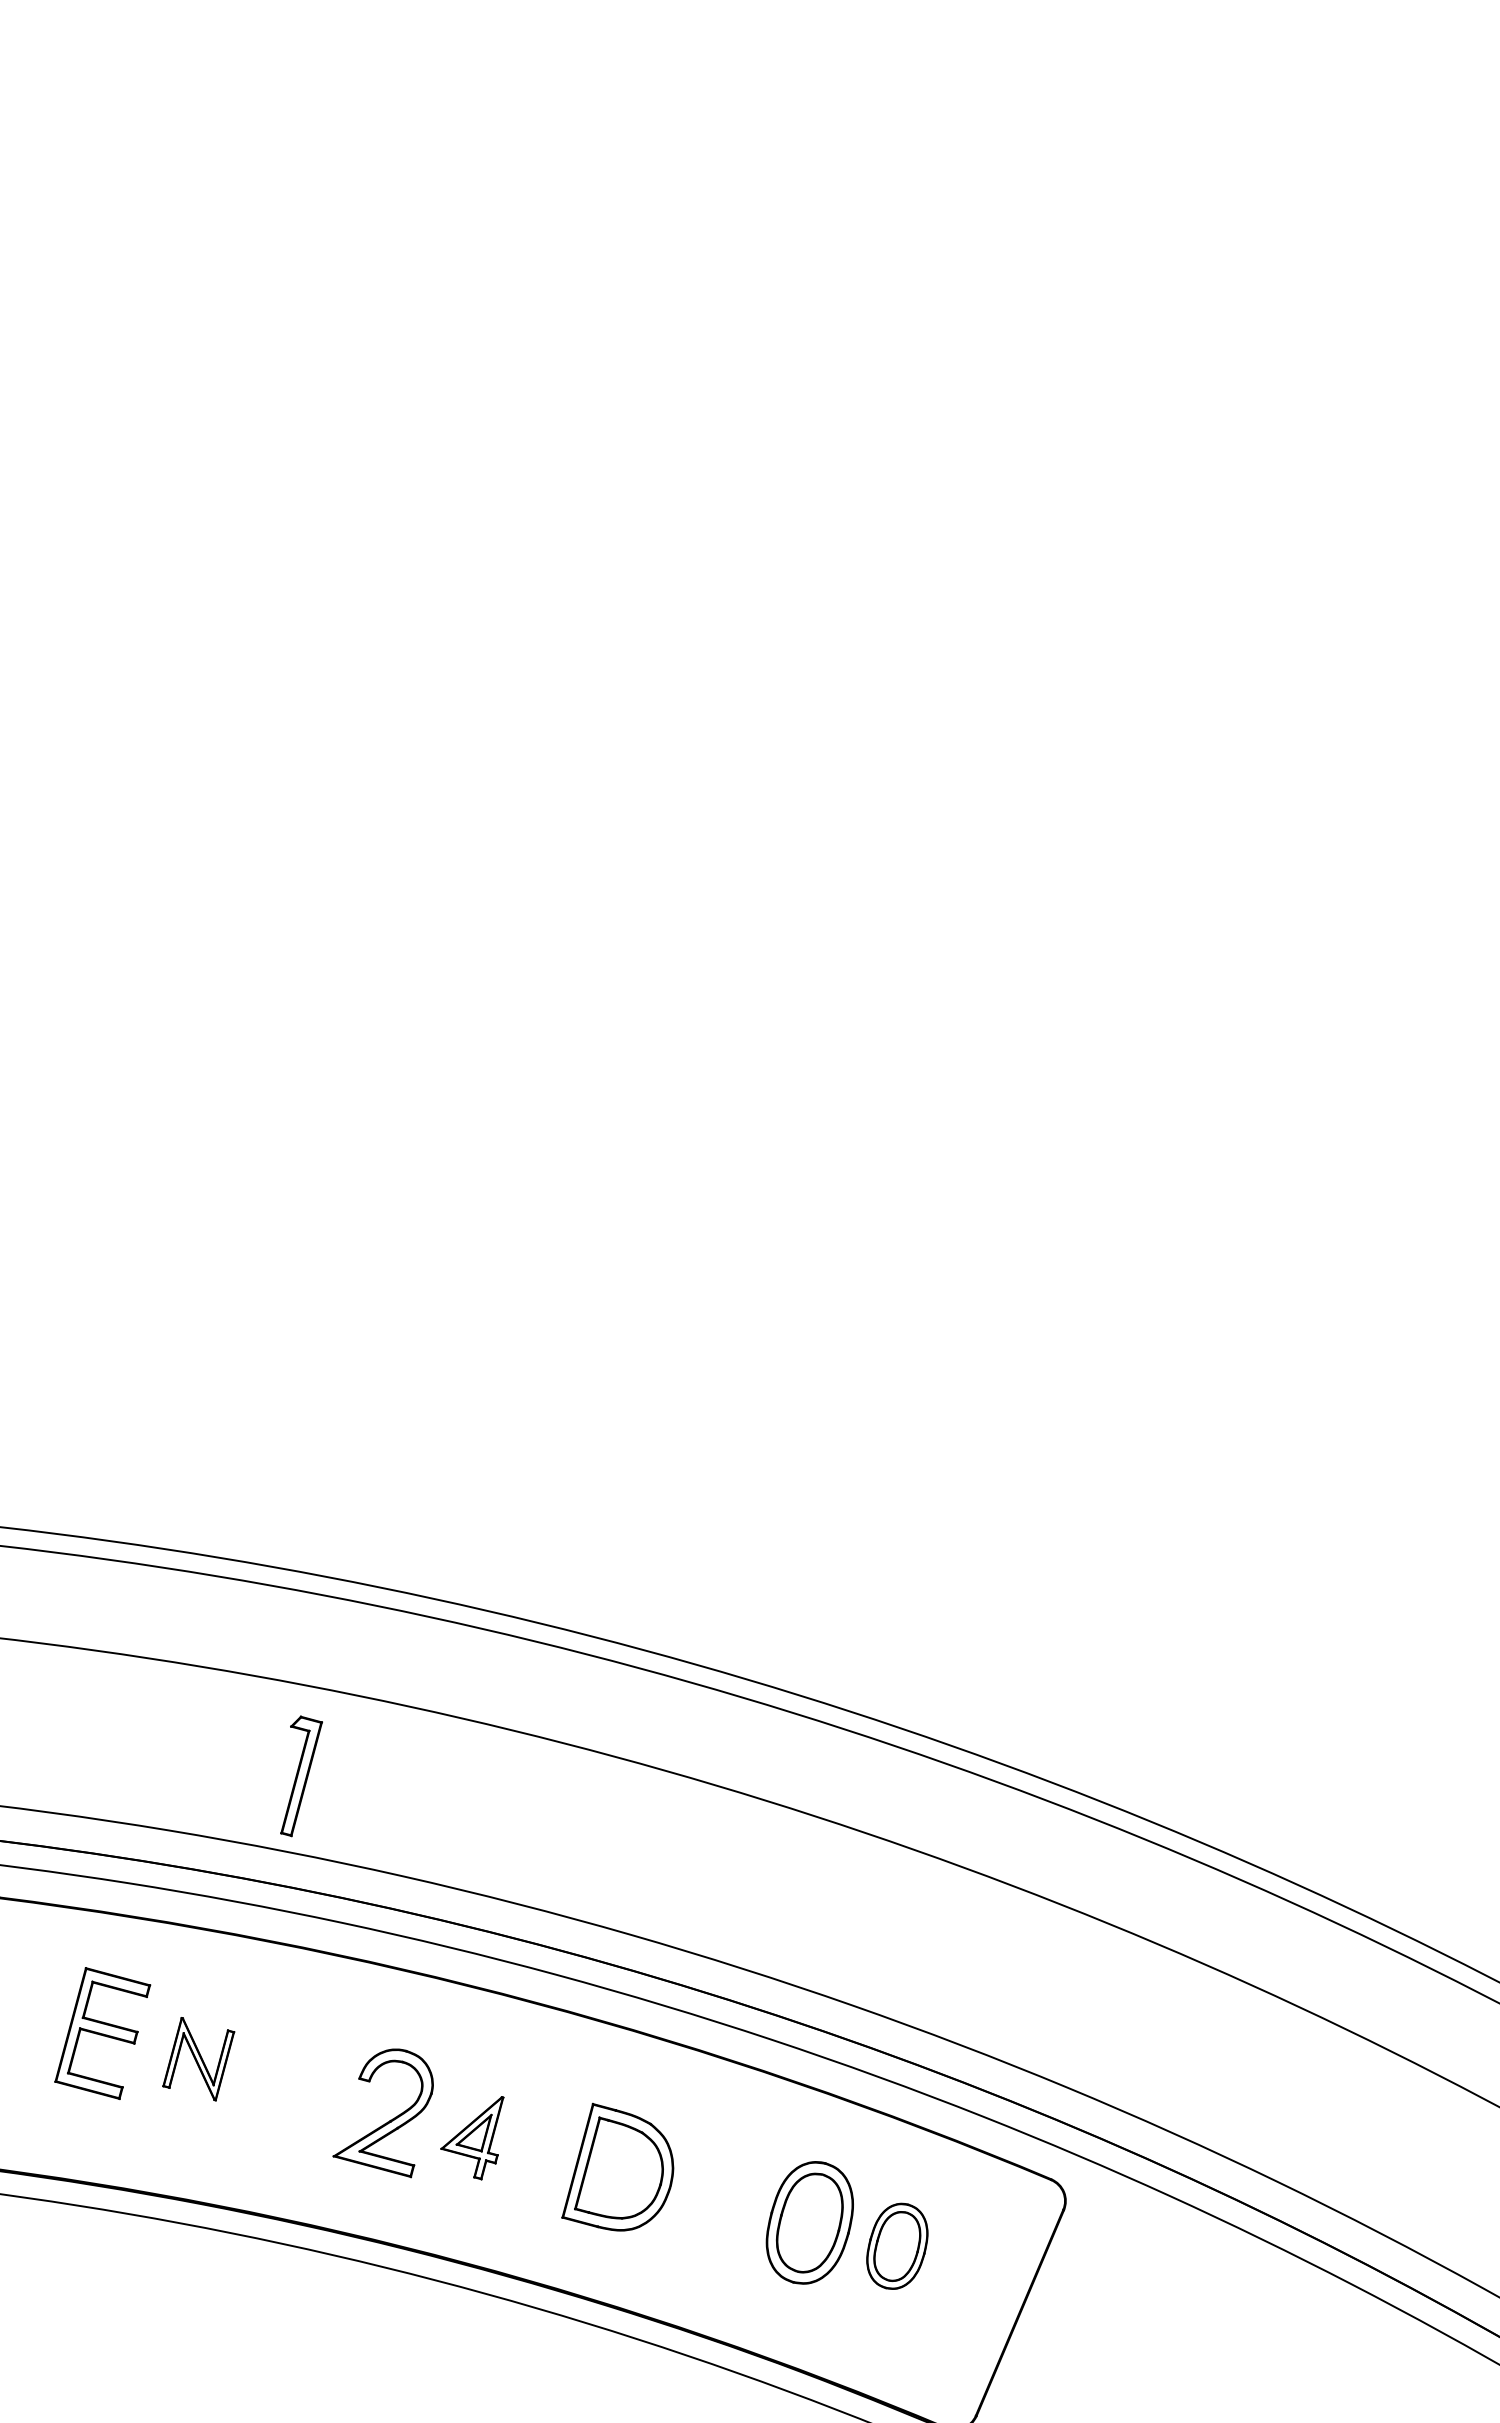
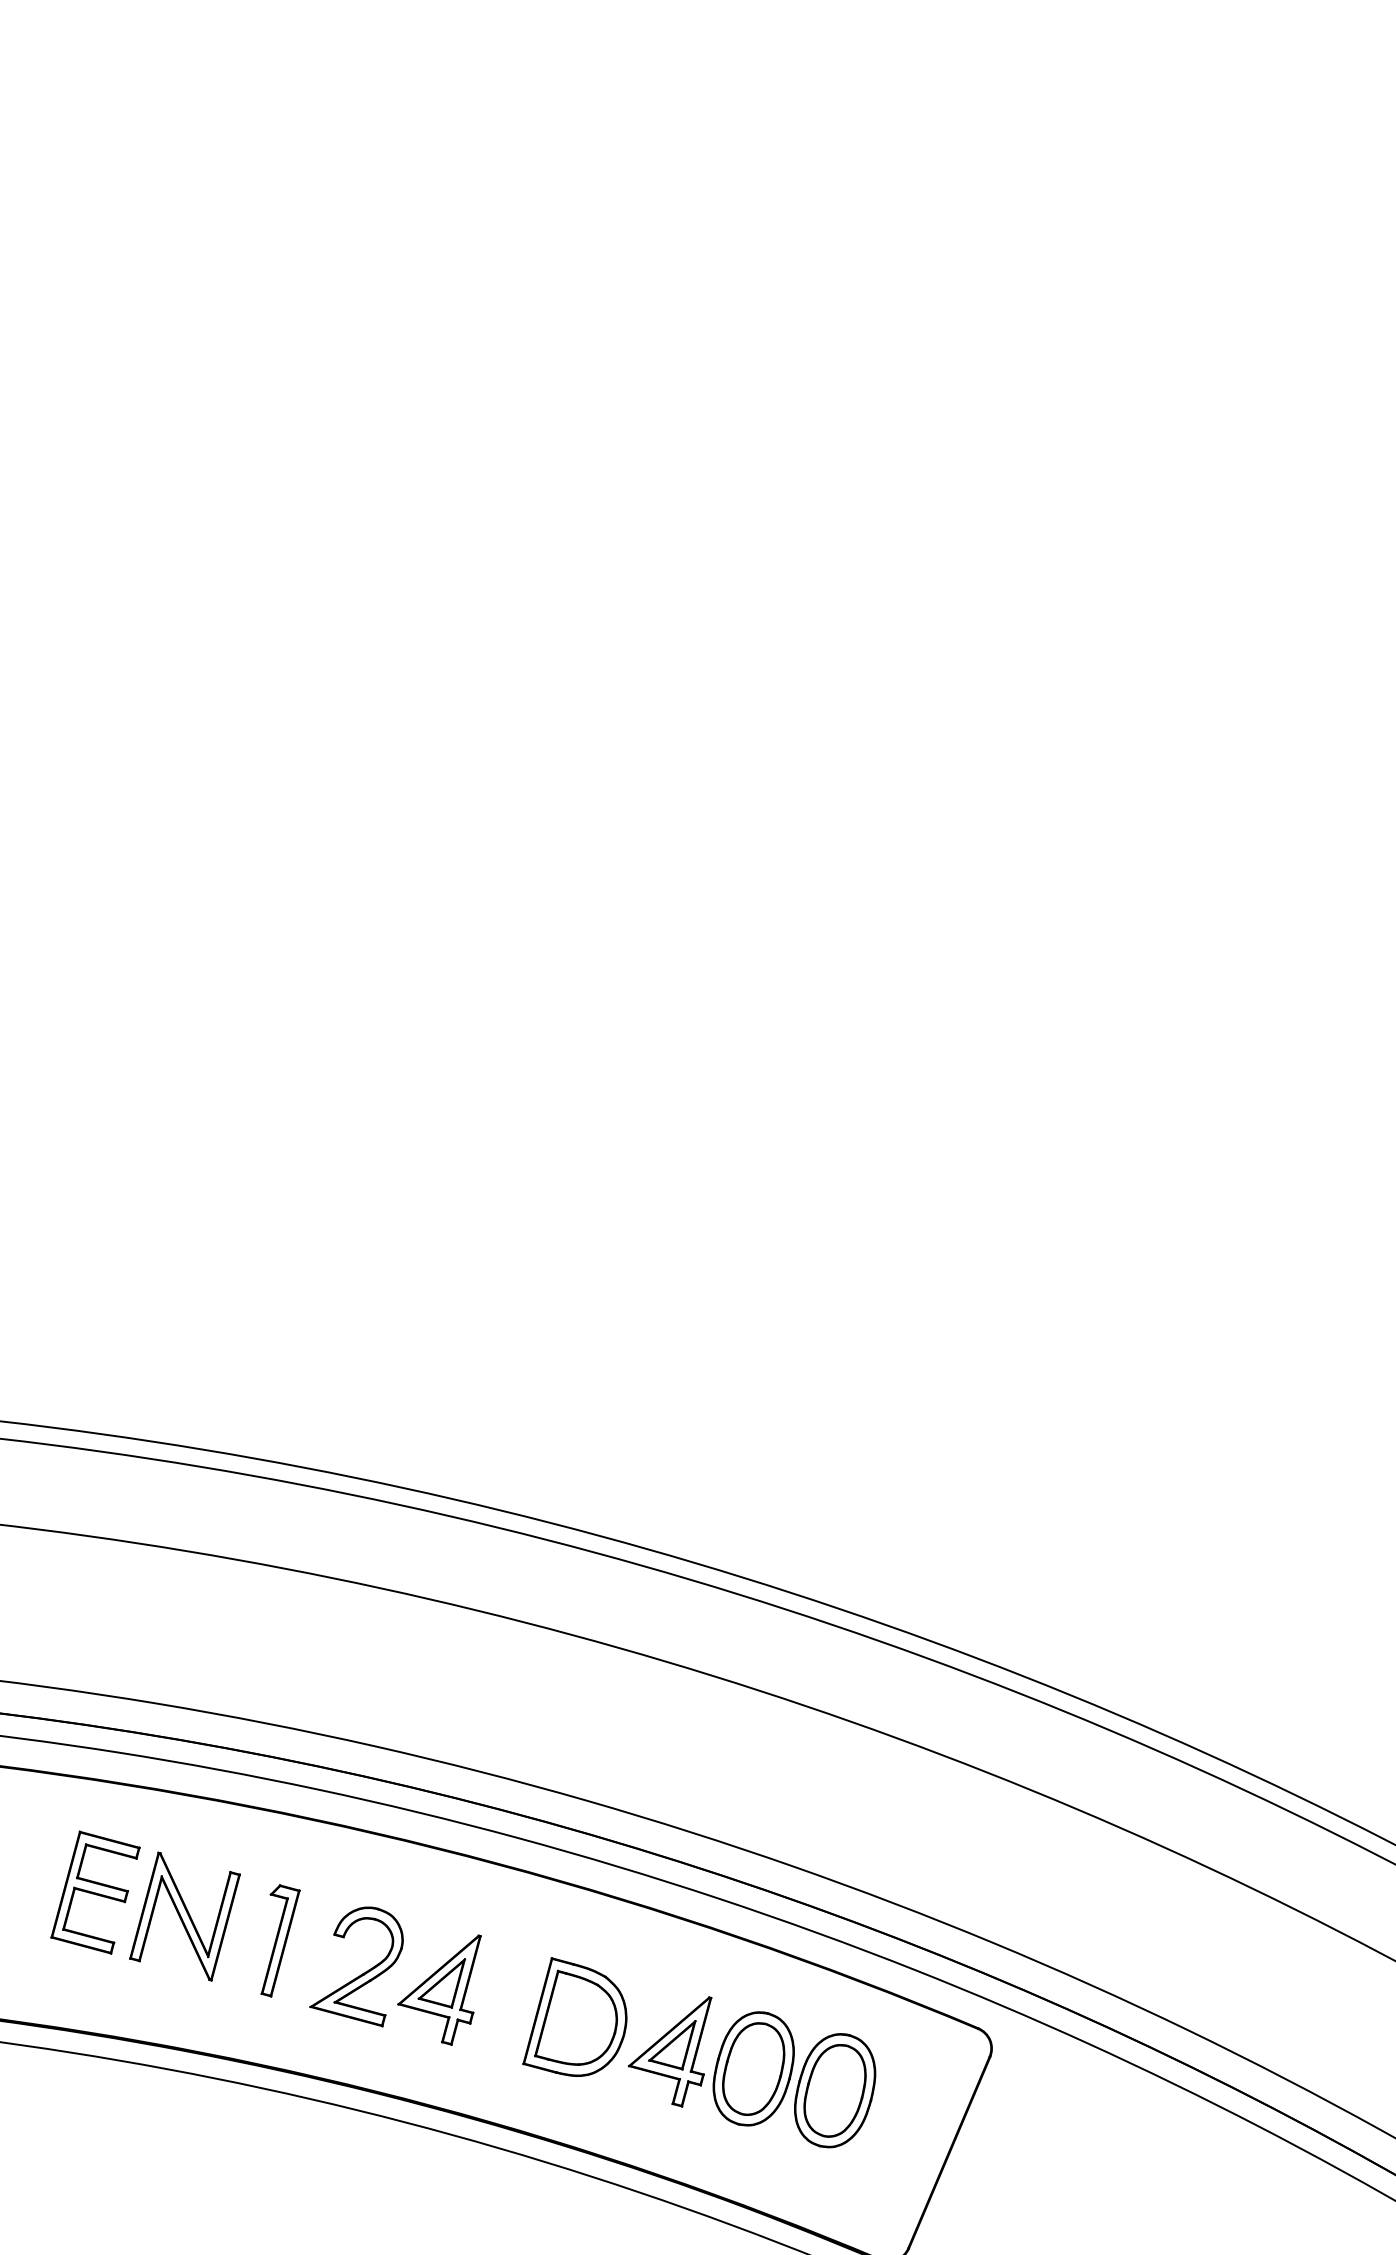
part: (301, 1776) -> (280, 1941), moved
part: (198, 2058) -> (184, 1915), size x1.67
part: (472, 2137) -> (439, 1989), size x1.43
part: (719, 2204) -> (669, 2051), added
part: (897, 2246) -> (835, 2090), size x1.43

